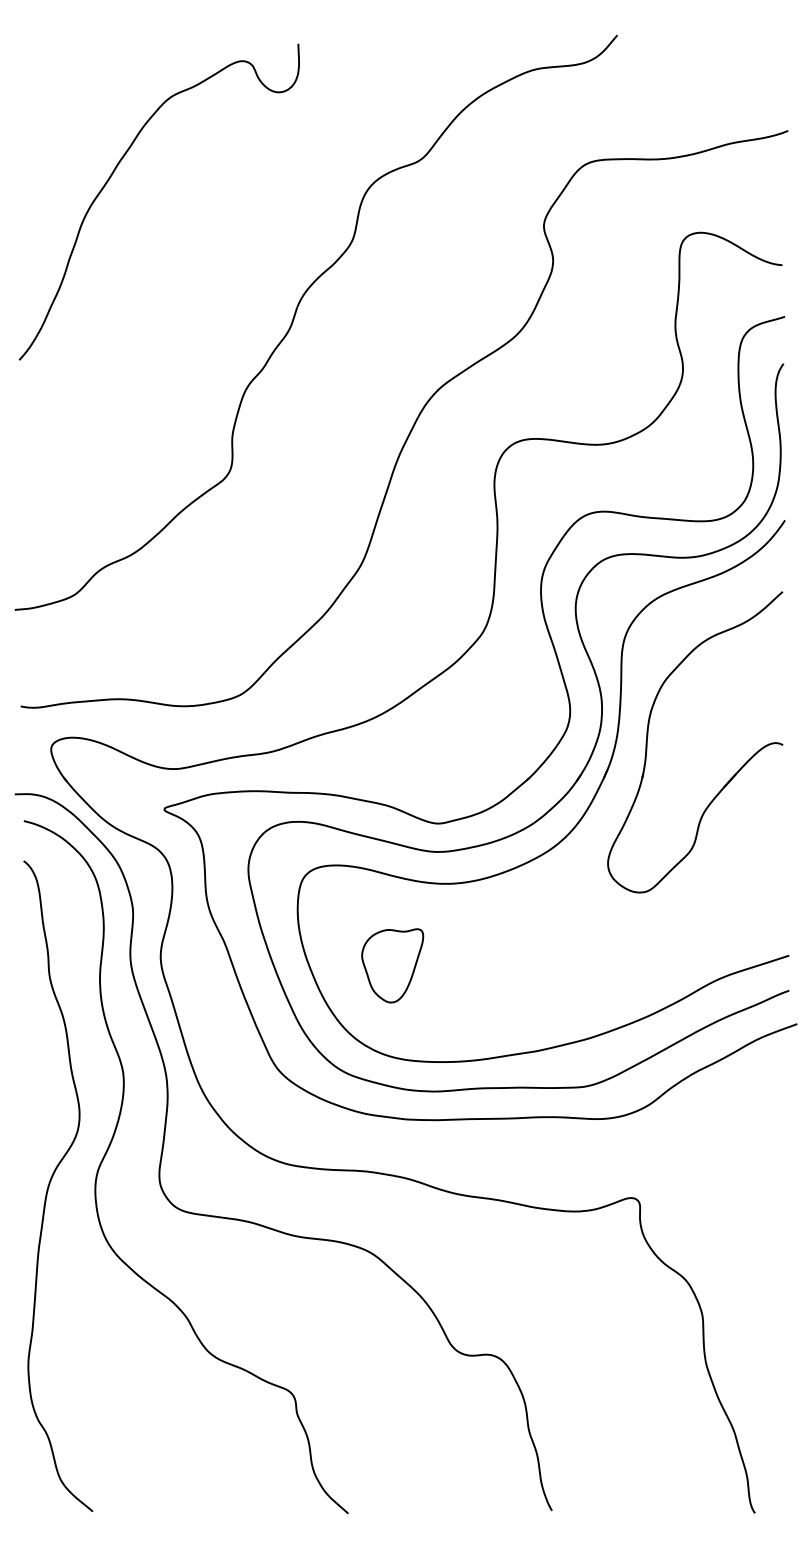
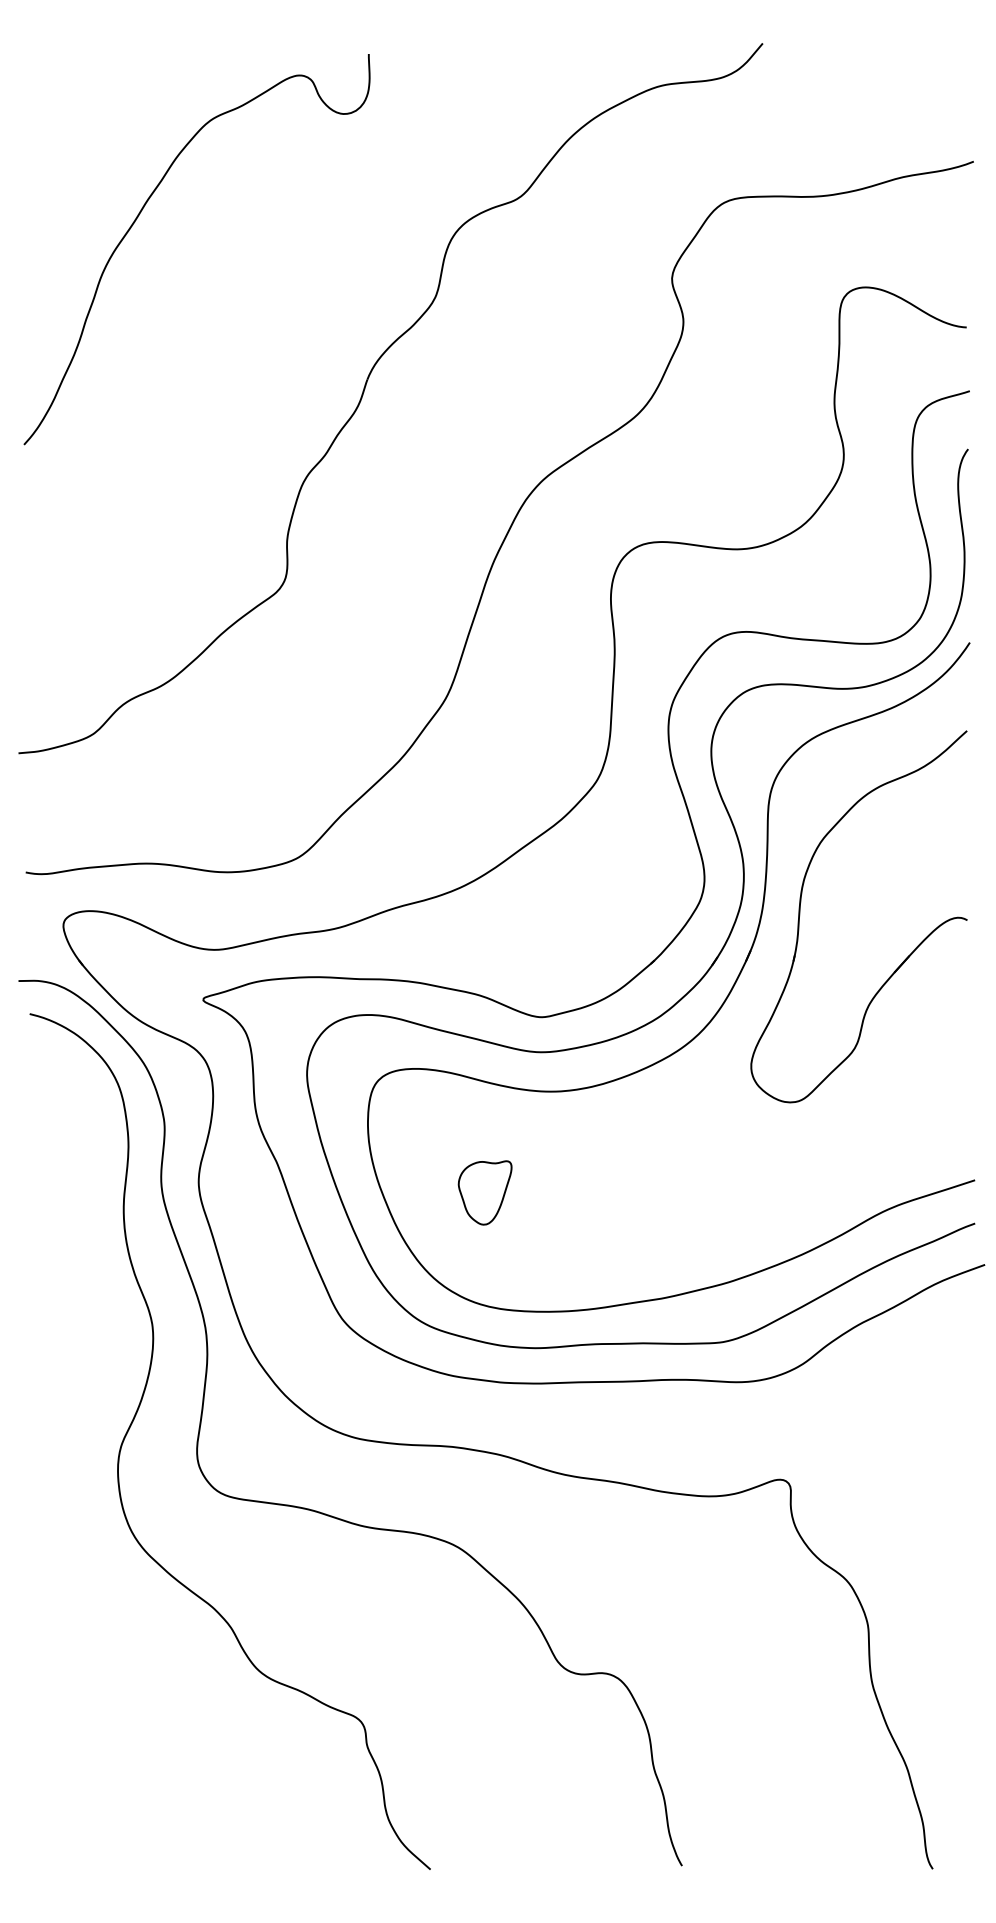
part: (392, 965) -> (484, 1192), size x0.7
part: (50, 1184) -> (62, 1462), removed

